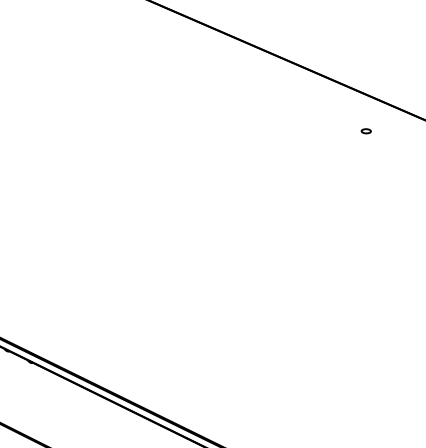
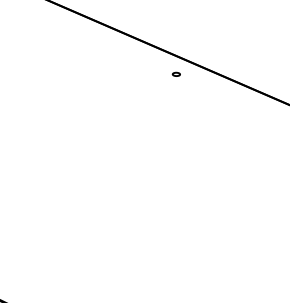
part: (365, 131) -> (175, 74), moved

